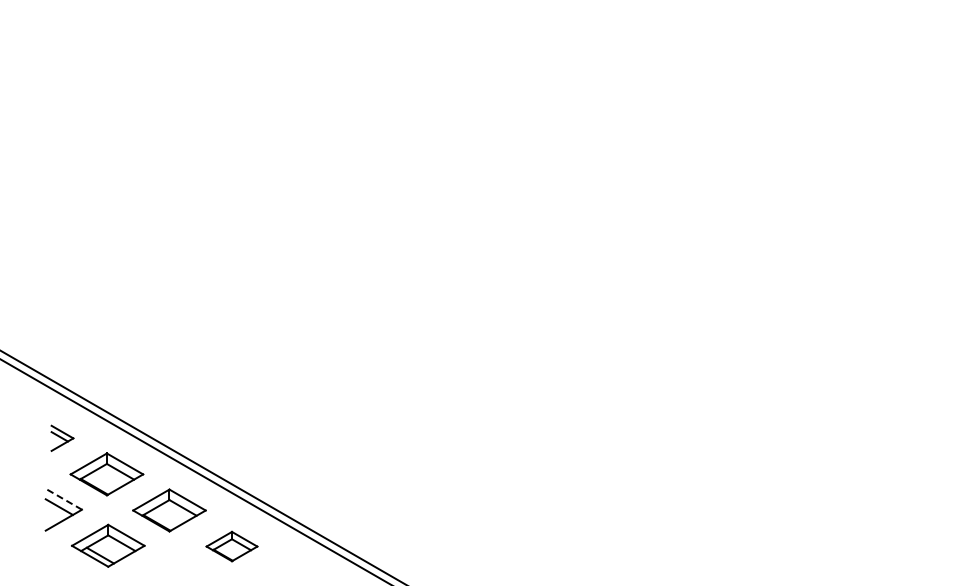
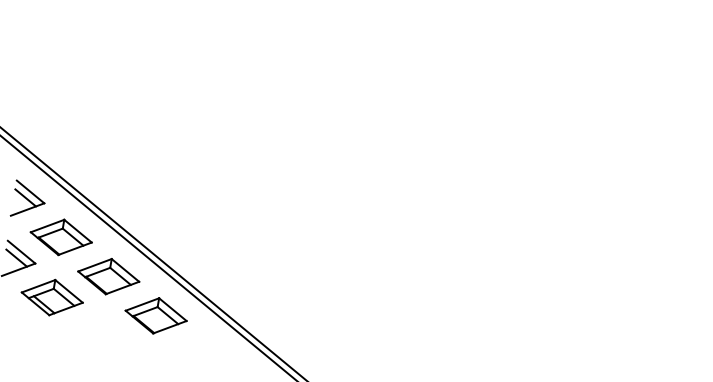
part: (62, 438) -> (29, 200), size x1.67
line: (63, 499) -> (21, 252), dashed -> solid
part: (231, 546) -> (155, 315), size x1.43

